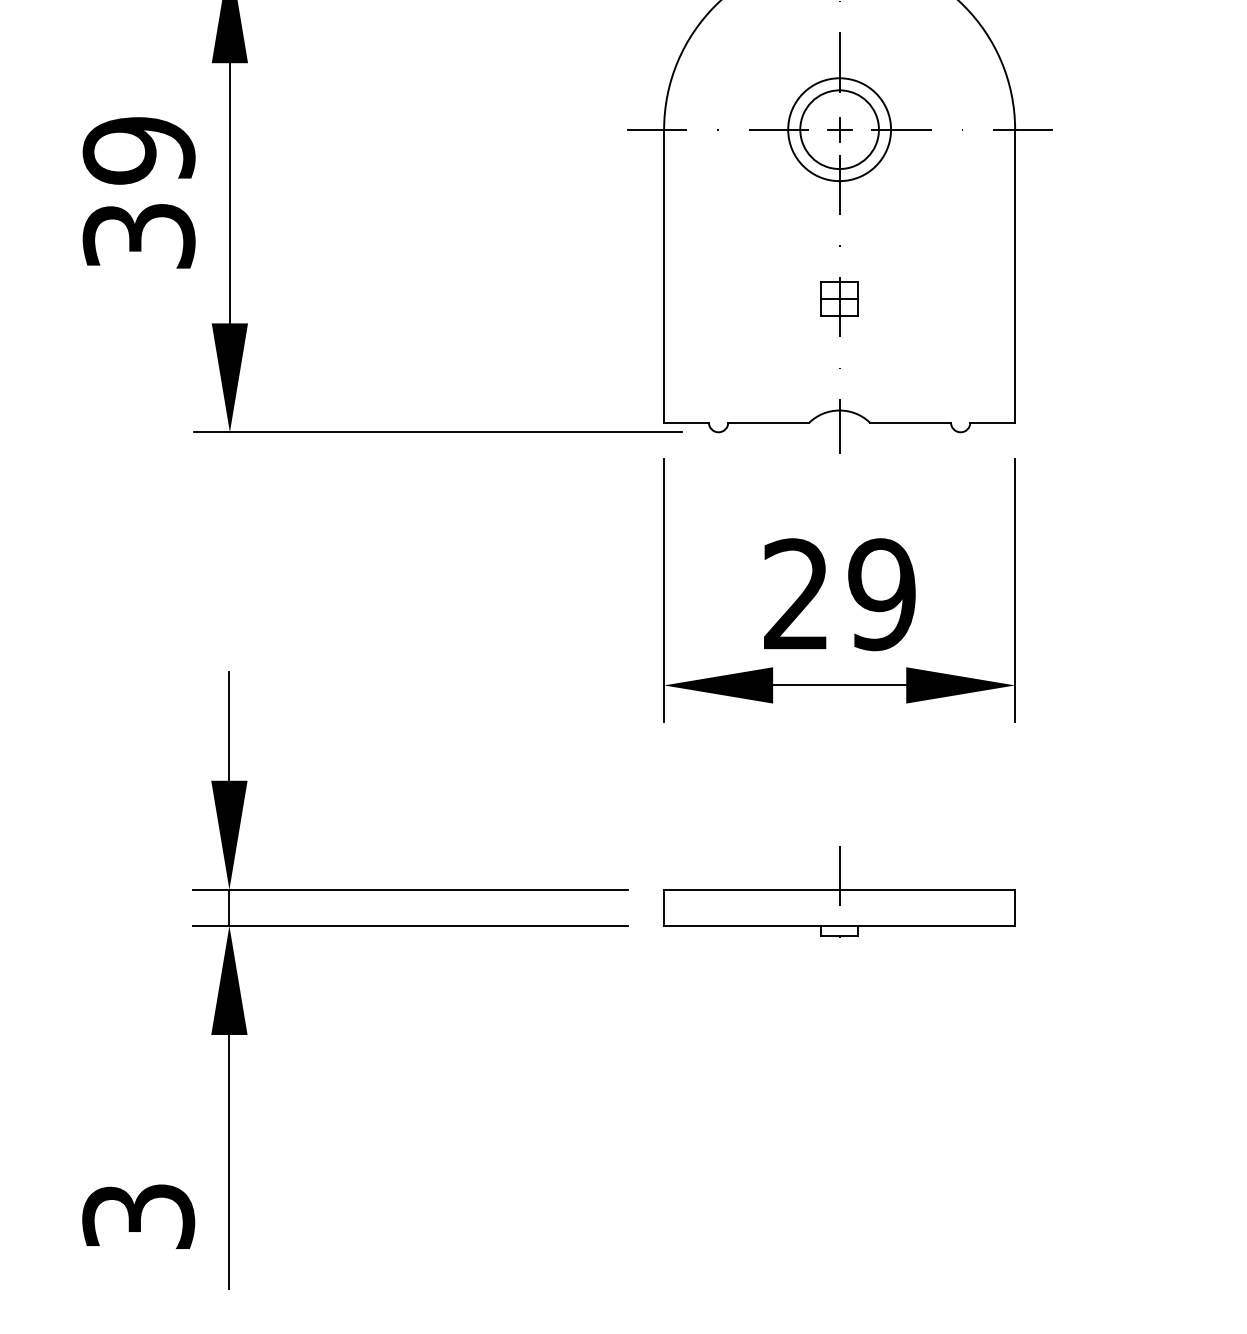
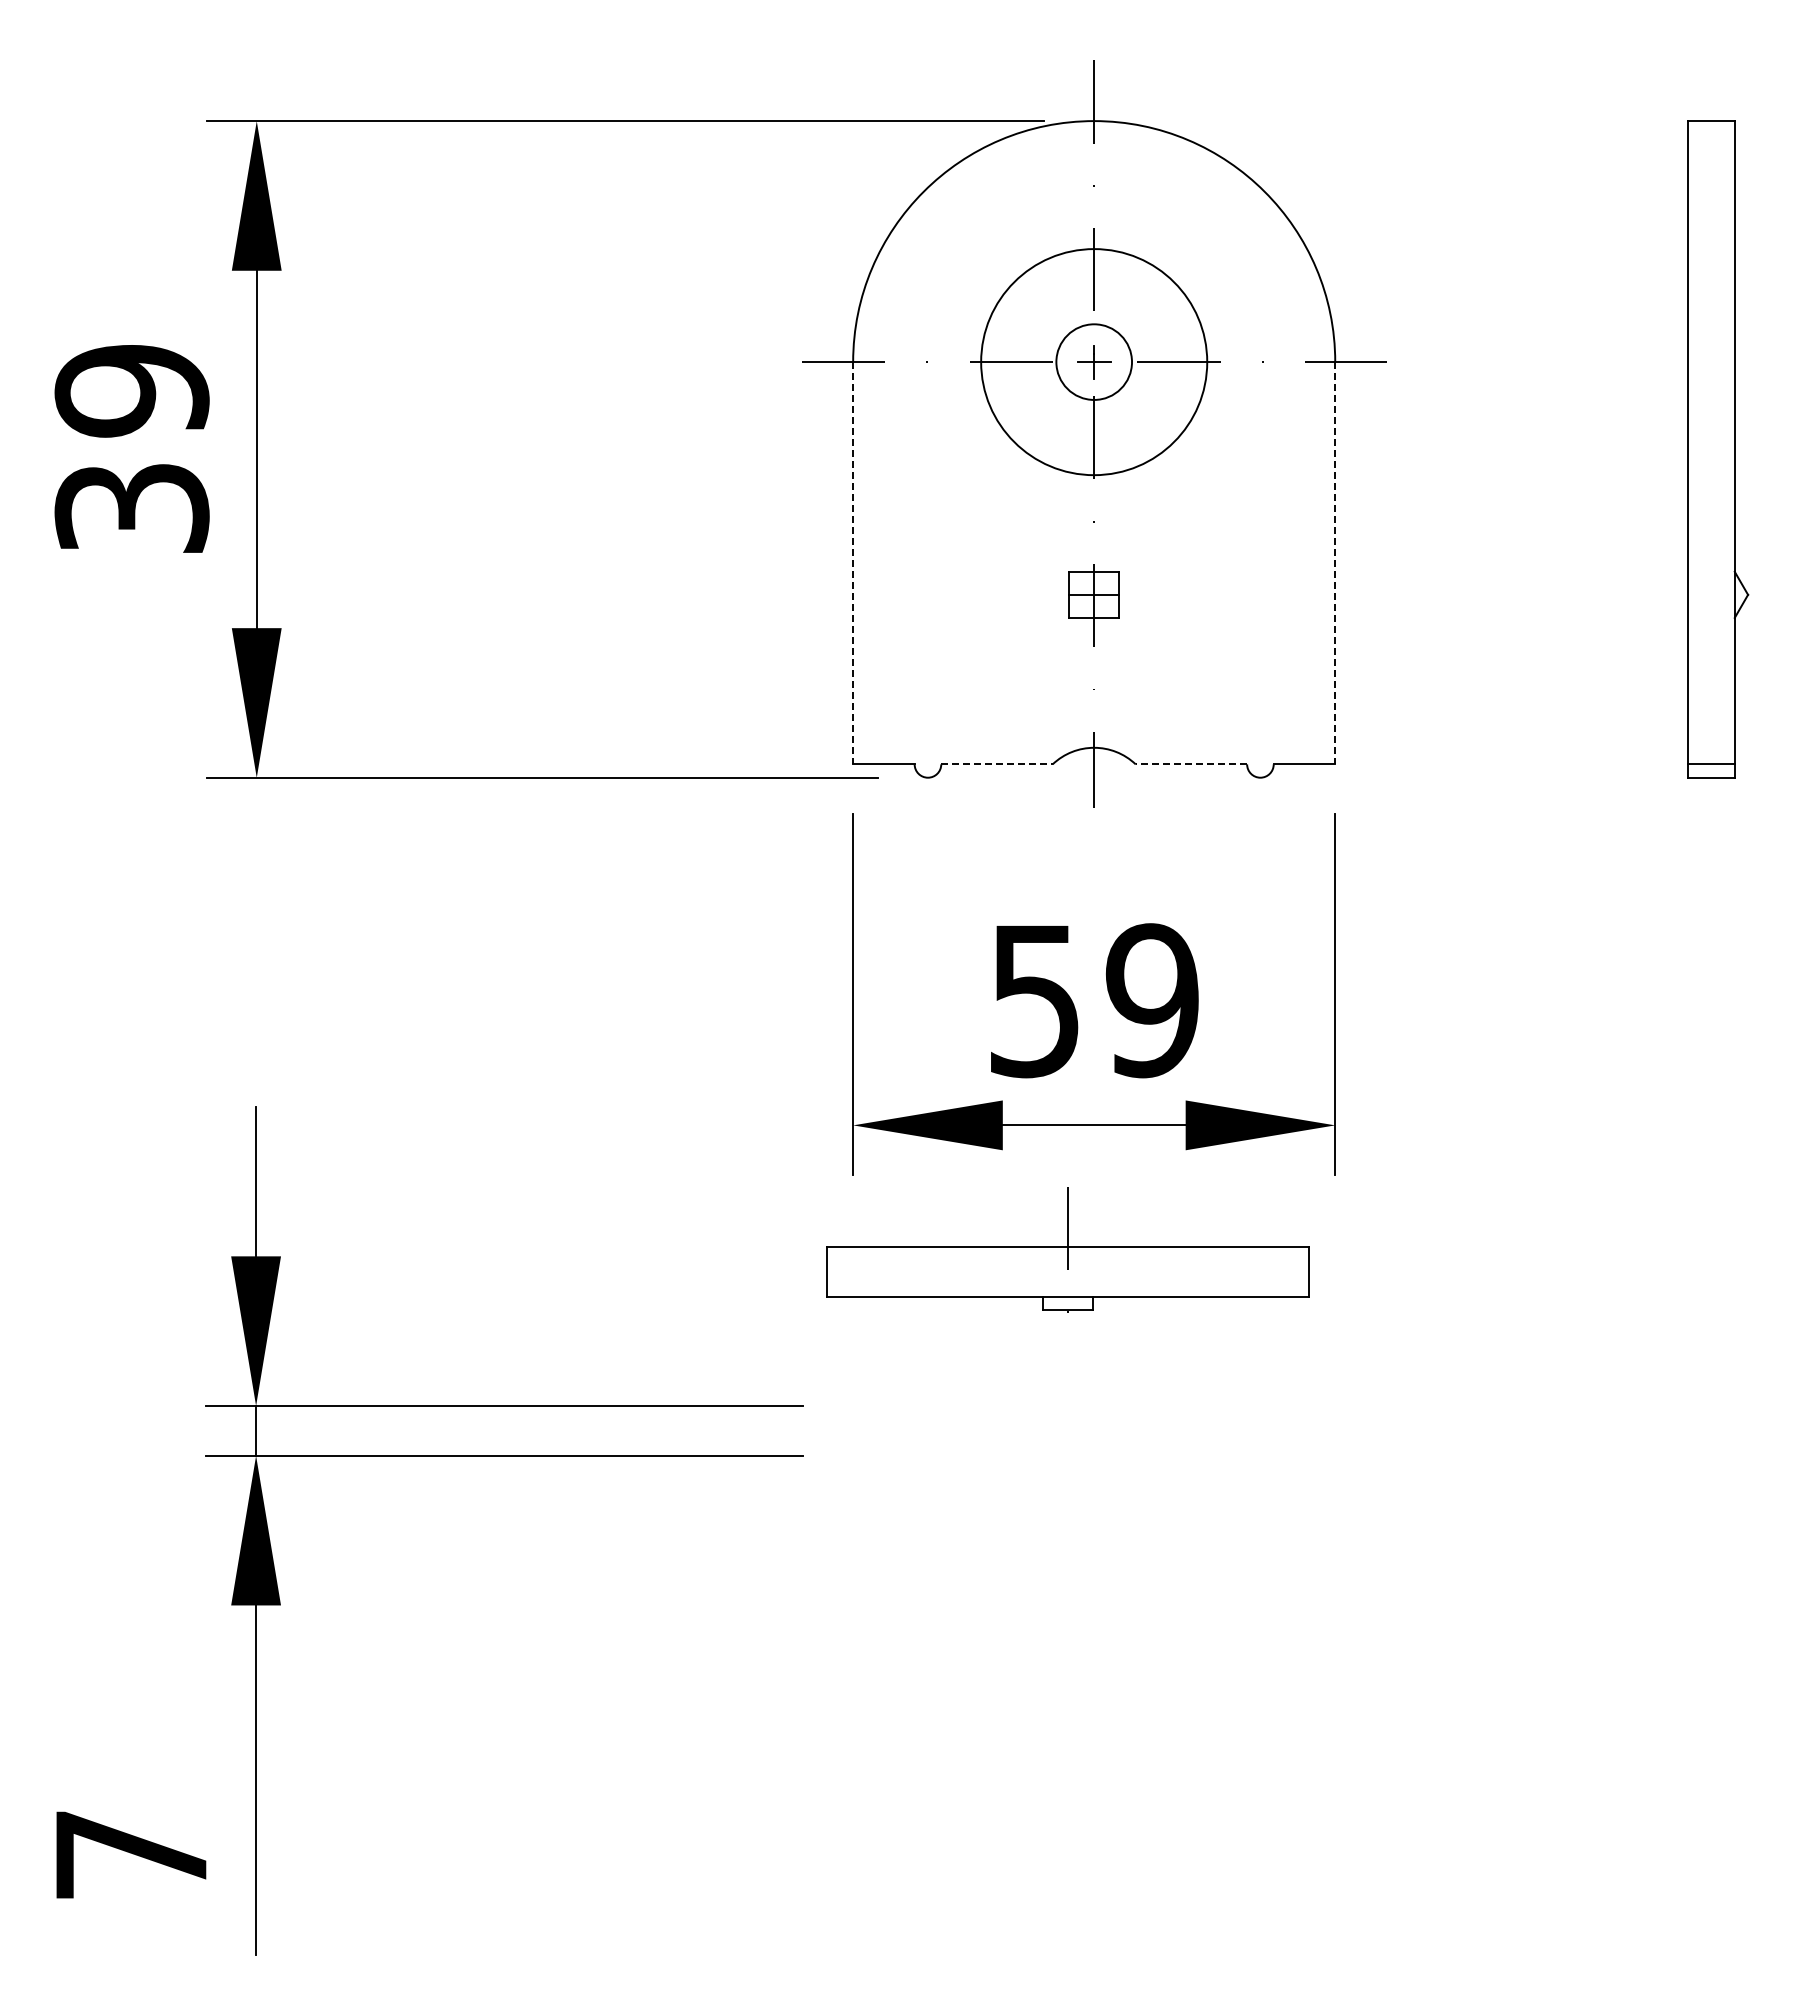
circle: (839, 129) -> (1093, 361), size x1.6
circle: (839, 129) -> (1094, 362), size x0.7
line: (664, 276) -> (853, 563), solid -> dashed
line: (1015, 276) -> (1335, 563), solid -> dashed
line: (768, 422) -> (996, 764), solid -> dashed
line: (910, 422) -> (1191, 764), solid -> dashed
text: (796, 594) -> (1034, 1000), 29 -> 59
part: (839, 891) -> (1067, 1249), moved
text: (138, 1216) -> (131, 1854), 3 -> 7

